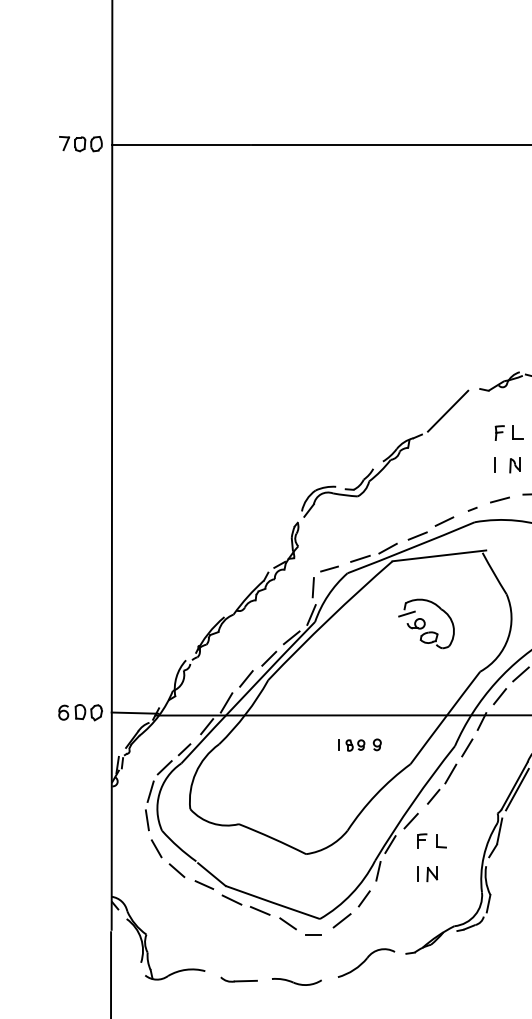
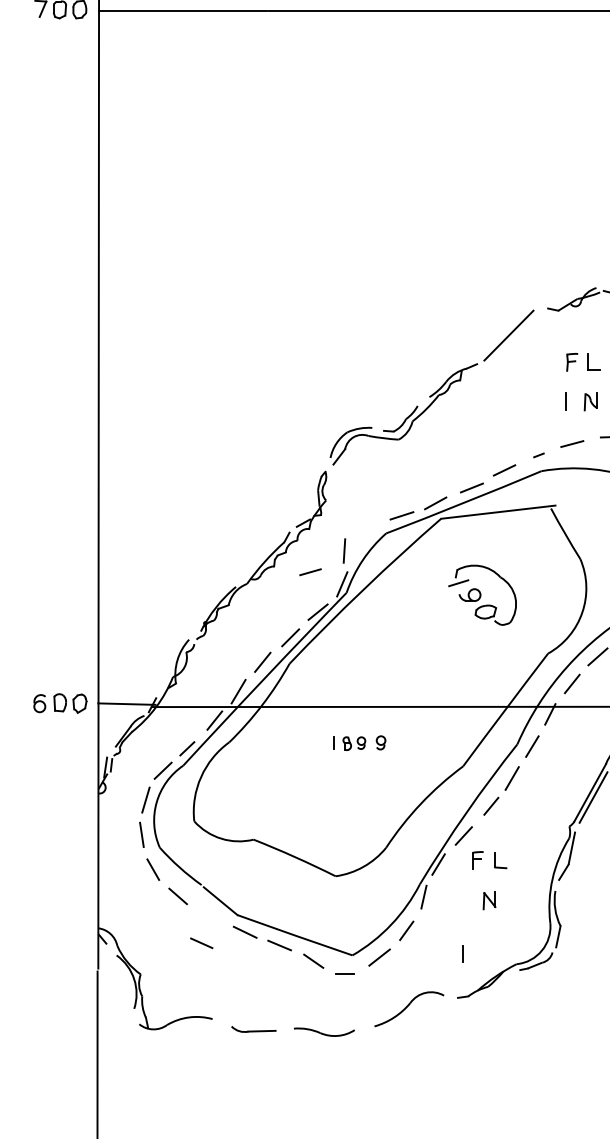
line: (329, 568) -> (310, 571), moved
part: (359, 744) -> (359, 742), moved
line: (417, 873) -> (463, 953), moved
line: (204, 884) -> (201, 942), moved

